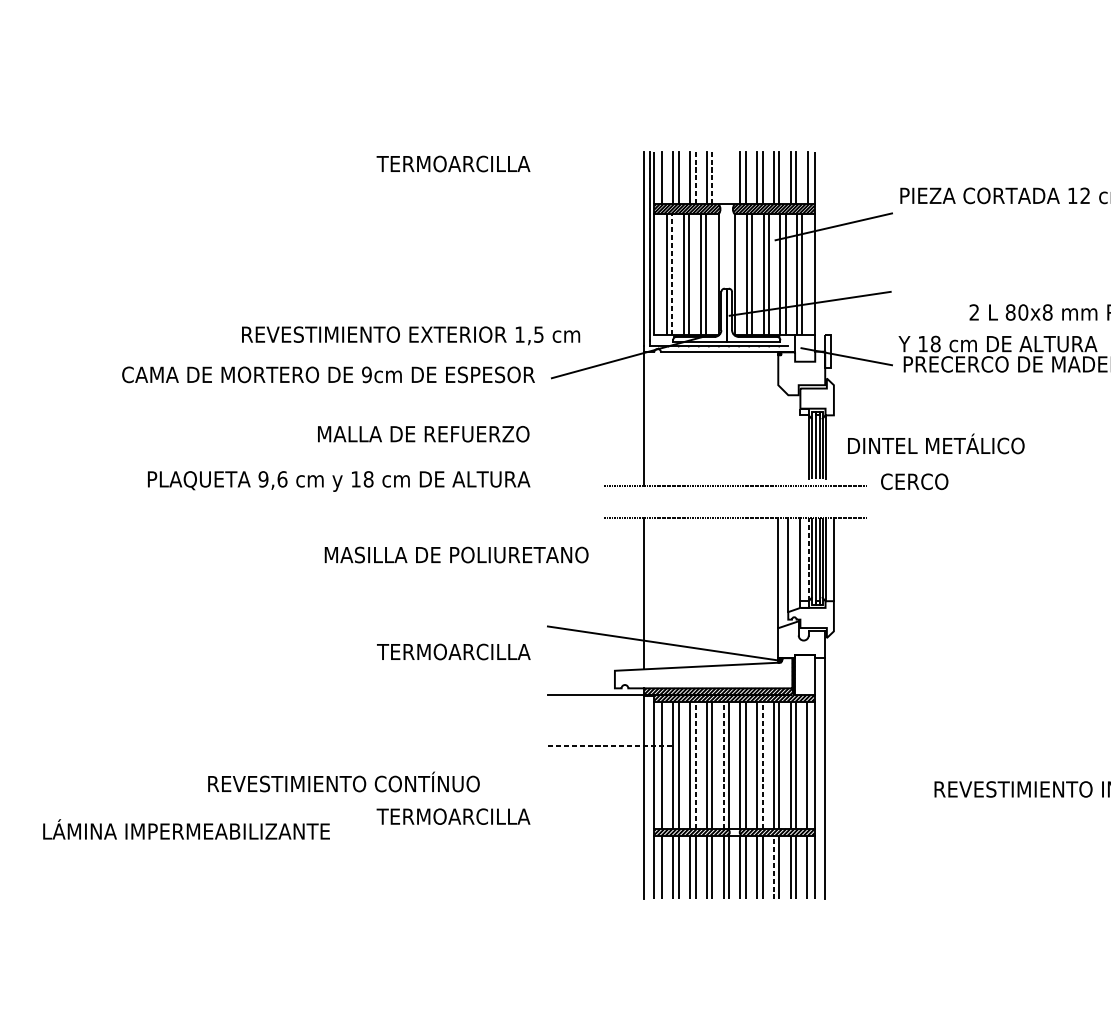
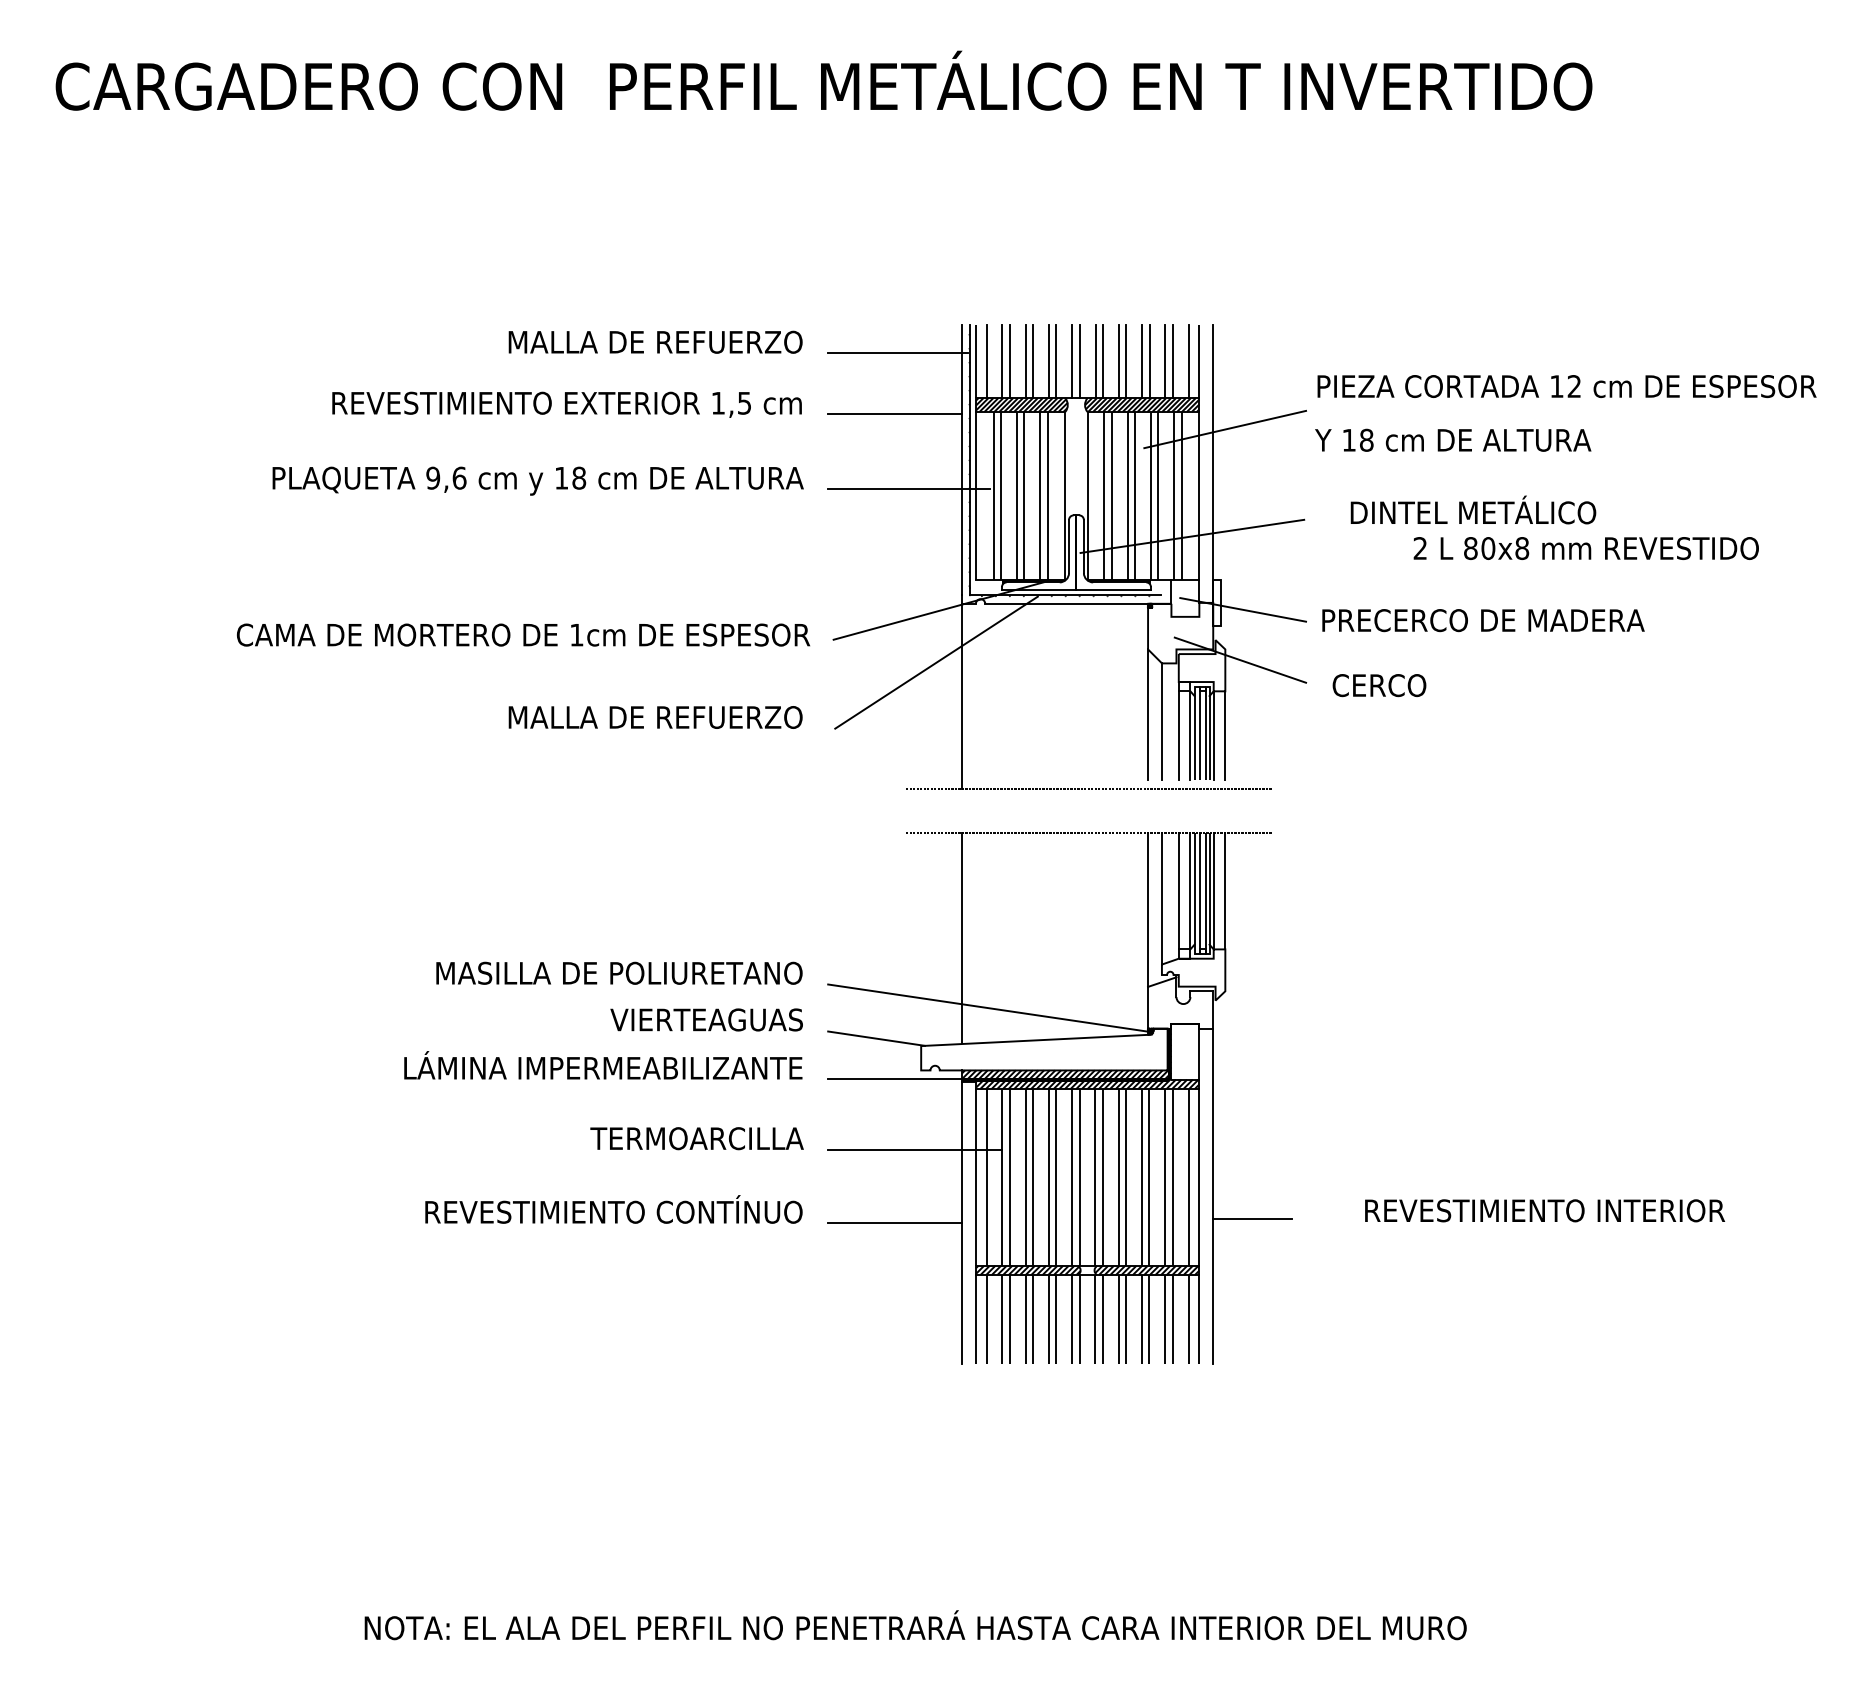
text: (423, 163) -> (655, 341), TERMOARCILLA -> MALLA DE REFUERZO
line: (597, 172) -> (897, 353), added
line: (695, 177) -> (1033, 361), dashed -> solid
line: (712, 177) -> (1056, 361), dashed -> solid
line: (723, 177) -> (1072, 361), added
line: (728, 177) -> (1079, 361), added
line: (595, 216) -> (894, 414), added
line: (825, 254) -> (1213, 468), added
line: (605, 270) -> (908, 489), added
line: (672, 274) -> (1001, 495), dashed -> solid
text: (410, 335) -> (566, 404), moved
text: (998, 343) -> (1453, 439), moved
text: (366, 374) -> (576, 634), 9cm -> 1cm
line: (844, 392) -> (1240, 659), added
line: (625, 394) -> (936, 662), added
line: (778, 432) -> (1148, 714), added
line: (788, 437) -> (1162, 721), added
text: (936, 443) -> (1473, 509), moved
line: (800, 447) -> (1178, 735), added
line: (834, 447) -> (1225, 735), added
text: (338, 481) -> (537, 480), moved
text: (914, 481) -> (1379, 685), moved
text: (456, 554) -> (619, 972), moved
line: (808, 558) -> (1190, 890), dashed -> solid
text: (453, 651) -> (697, 1019), TERMOARCILLA -> VIERTEAGUAS
line: (582, 665) -> (876, 1038), added
line: (610, 745) -> (915, 1149), dashed -> solid
line: (695, 764) -> (1033, 1176), dashed -> solid
line: (723, 764) -> (1072, 1176), dashed -> solid
line: (762, 764) -> (1126, 1176), dashed -> solid
text: (343, 782) -> (613, 1209), moved
line: (853, 794) -> (1252, 1218), added
line: (595, 798) -> (894, 1223), added
text: (453, 816) -> (696, 1138), moved
text: (186, 829) -> (603, 1065), moved
line: (774, 866) -> (1142, 1318), dashed -> solid

